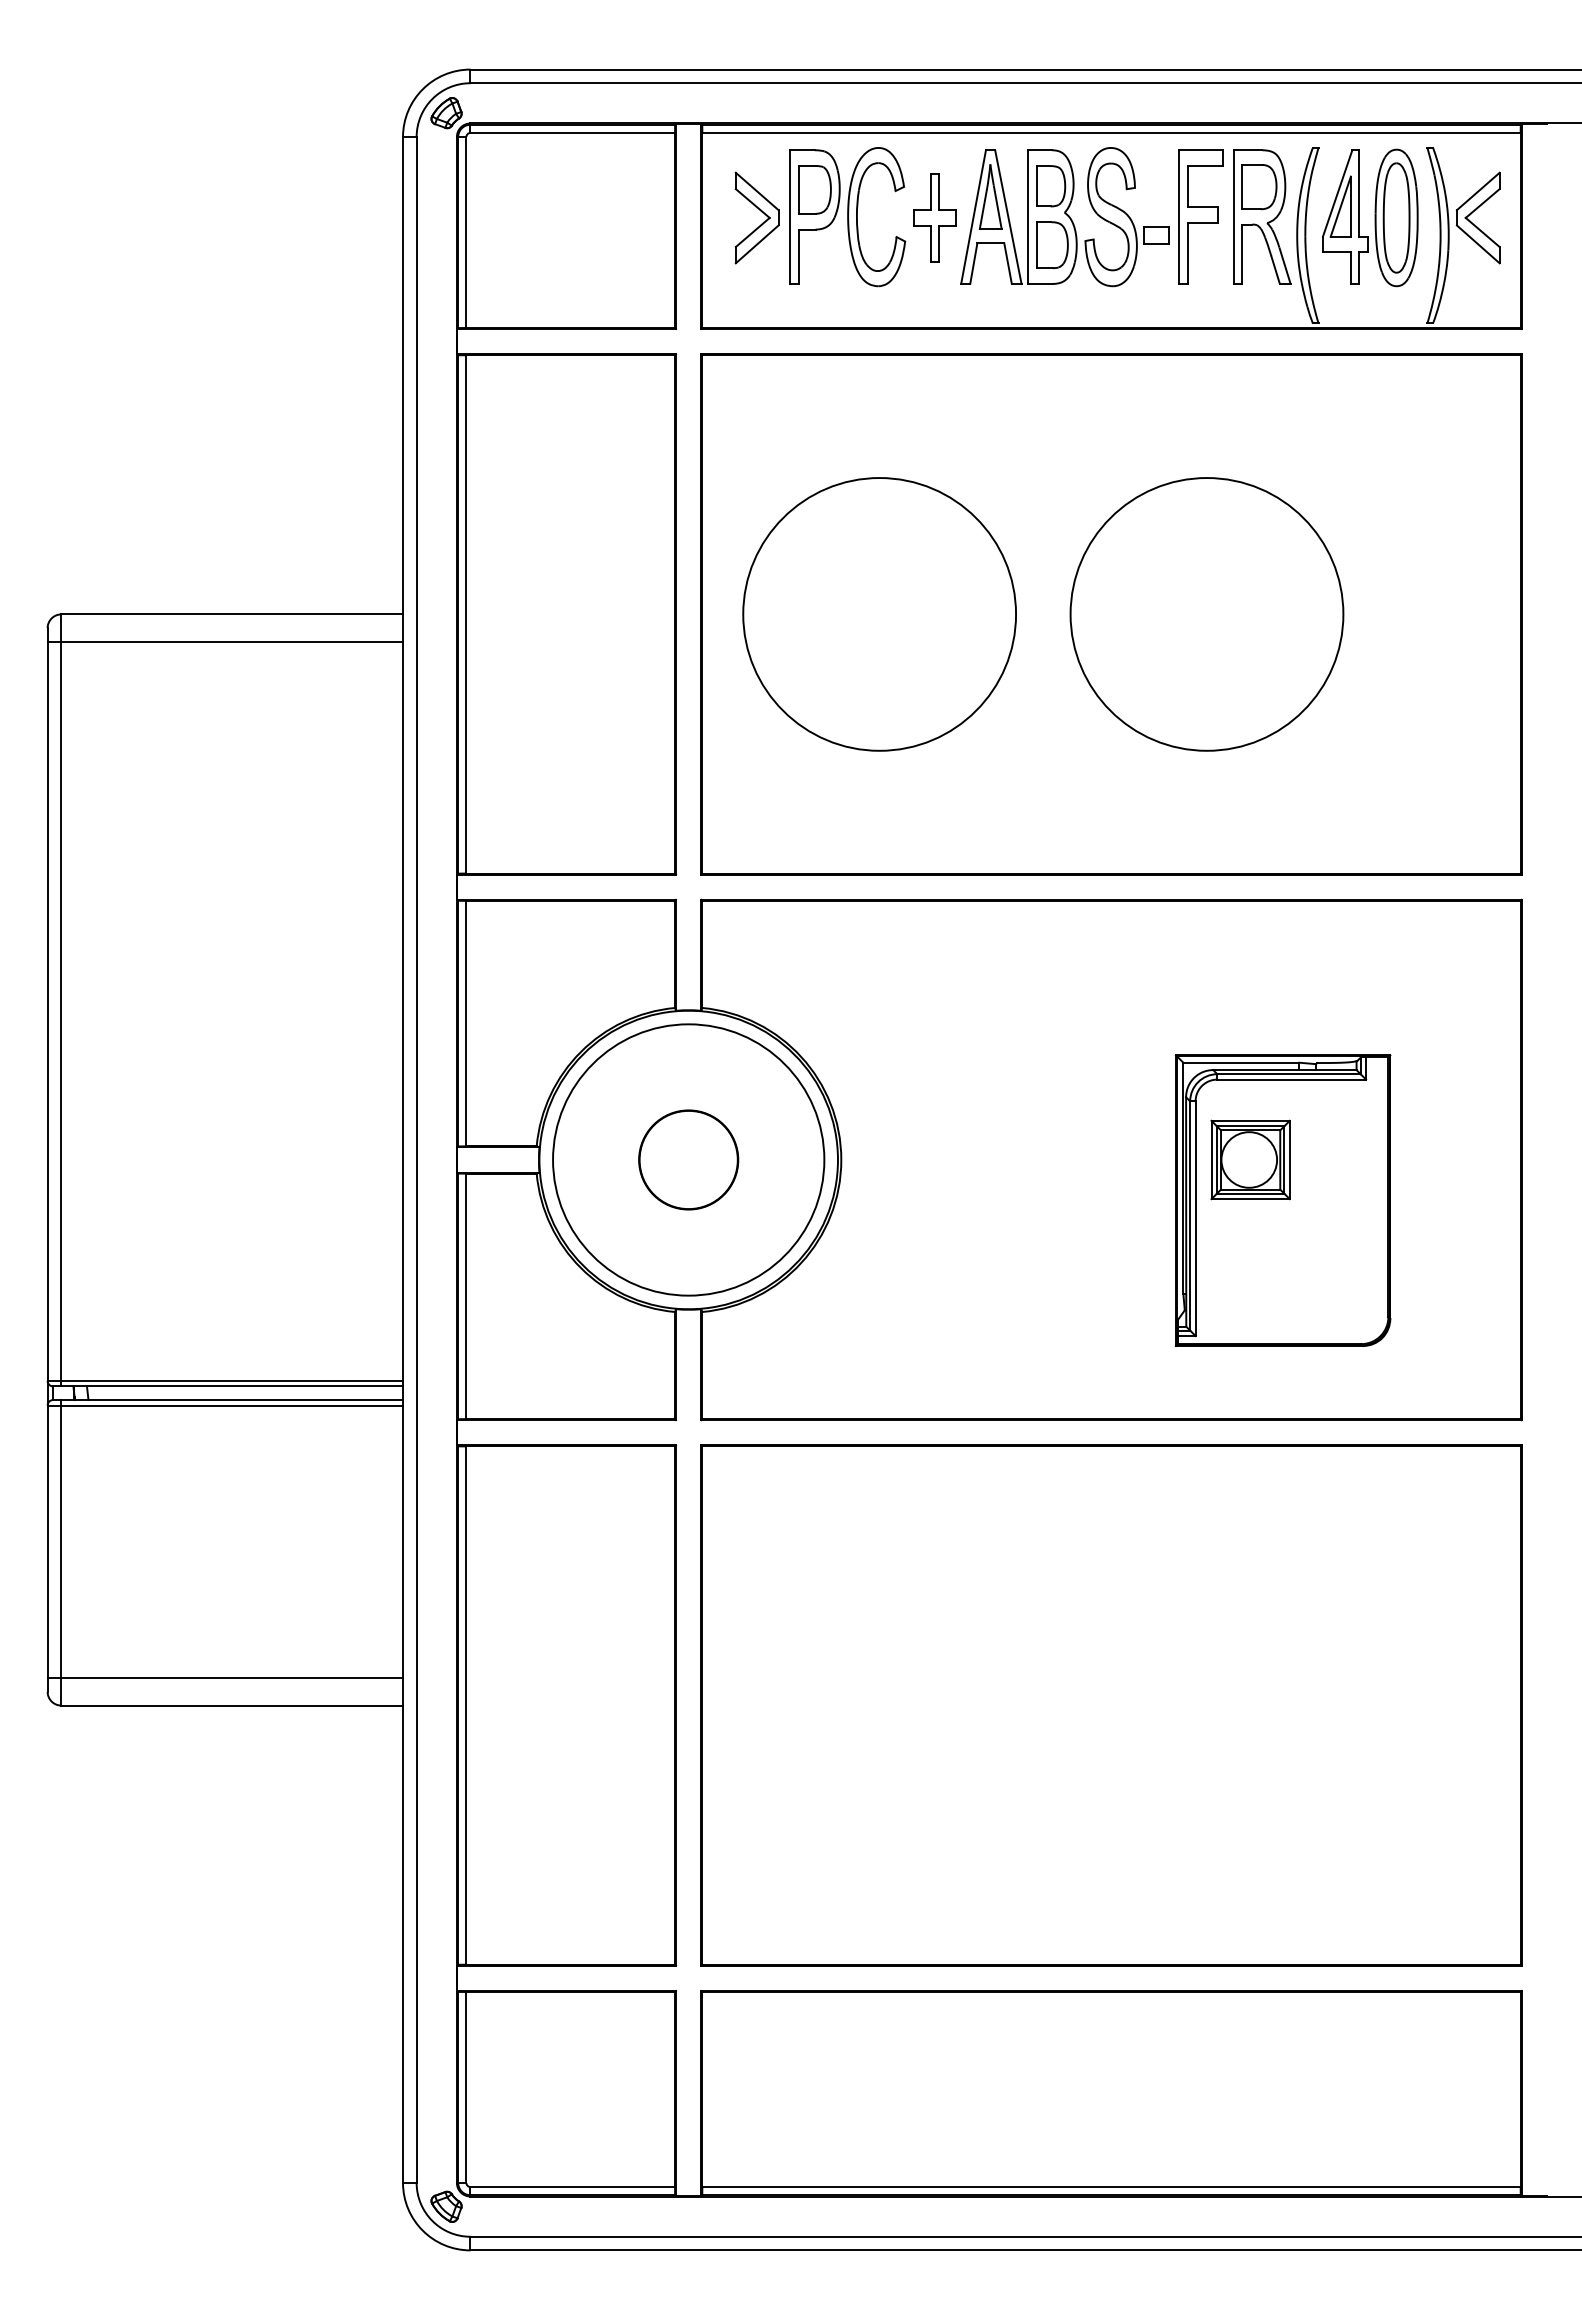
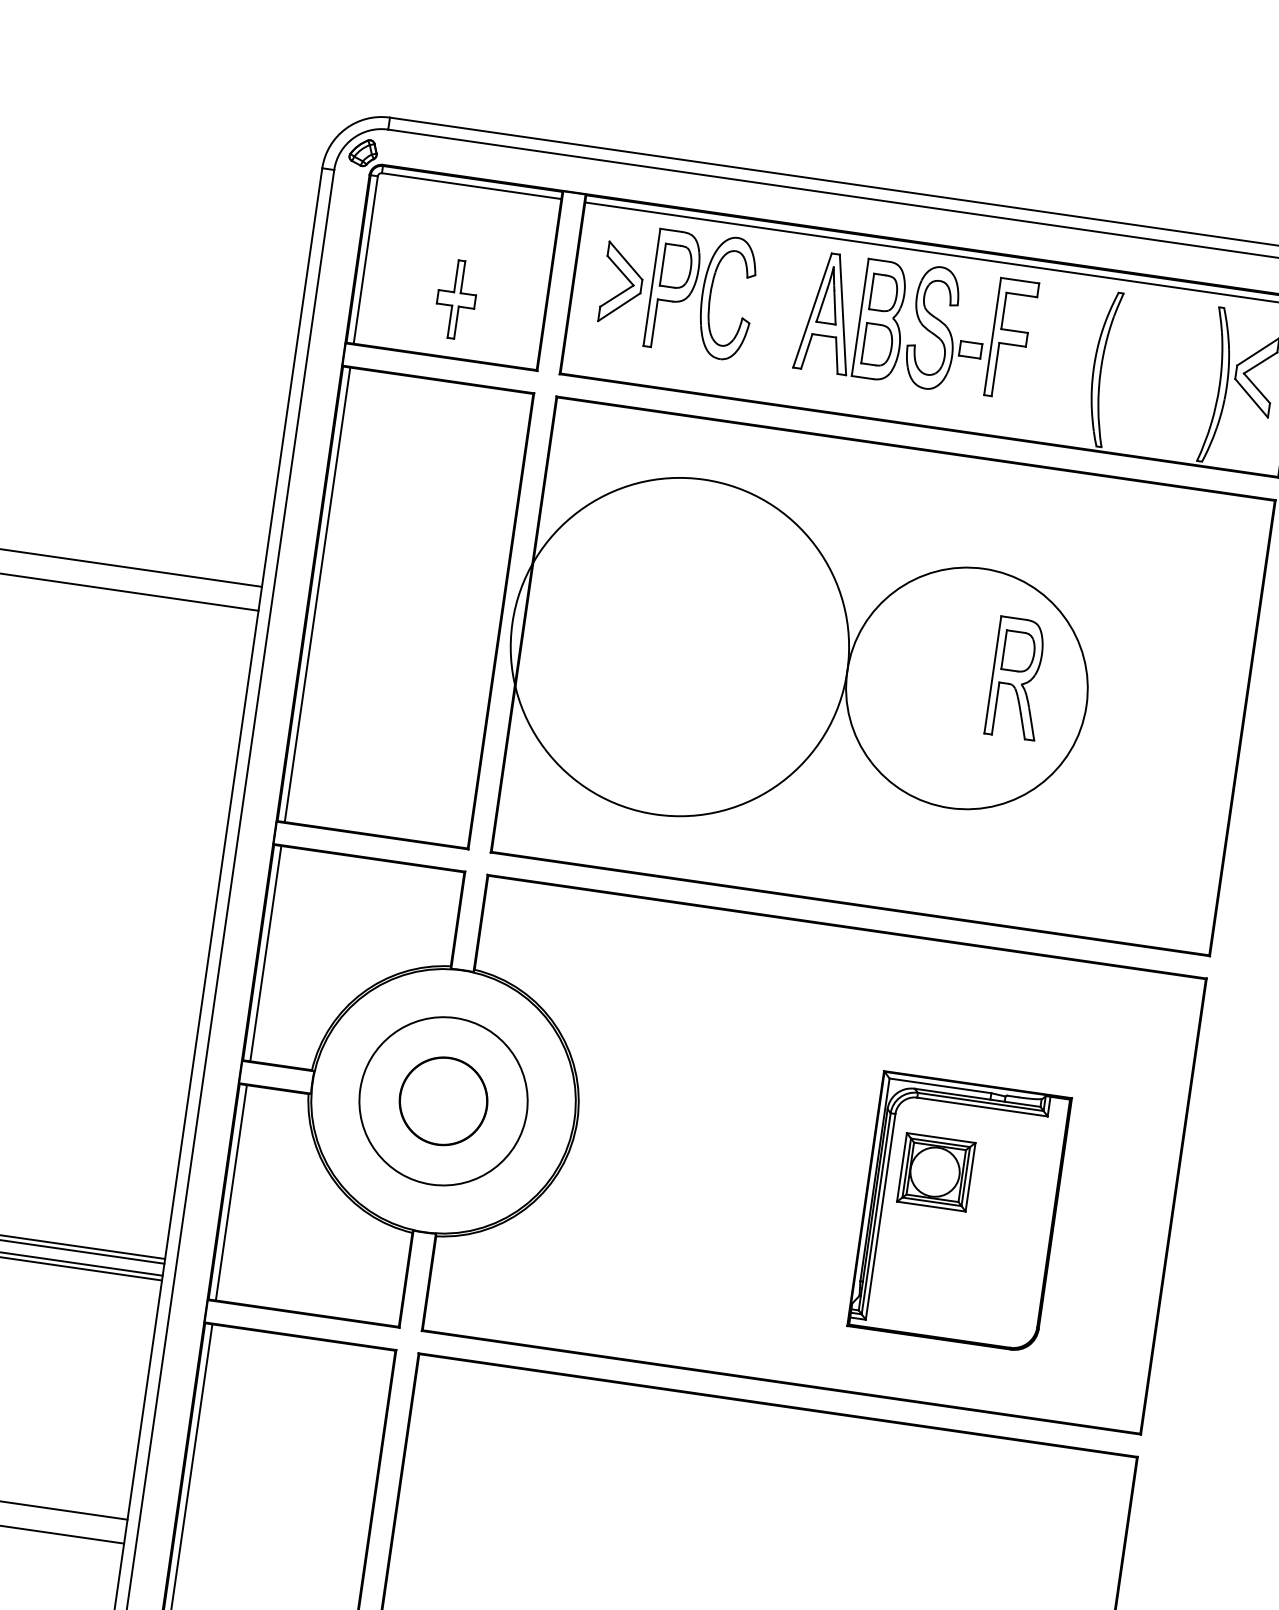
part: (1262, 216) -> (1018, 677), moved
part: (934, 217) -> (456, 298), moved
part: (1369, 217) -> (1159, 360), removed
circle: (879, 614) -> (679, 647), size x1.4
circle: (688, 1159) -> (443, 1100), size x0.7

